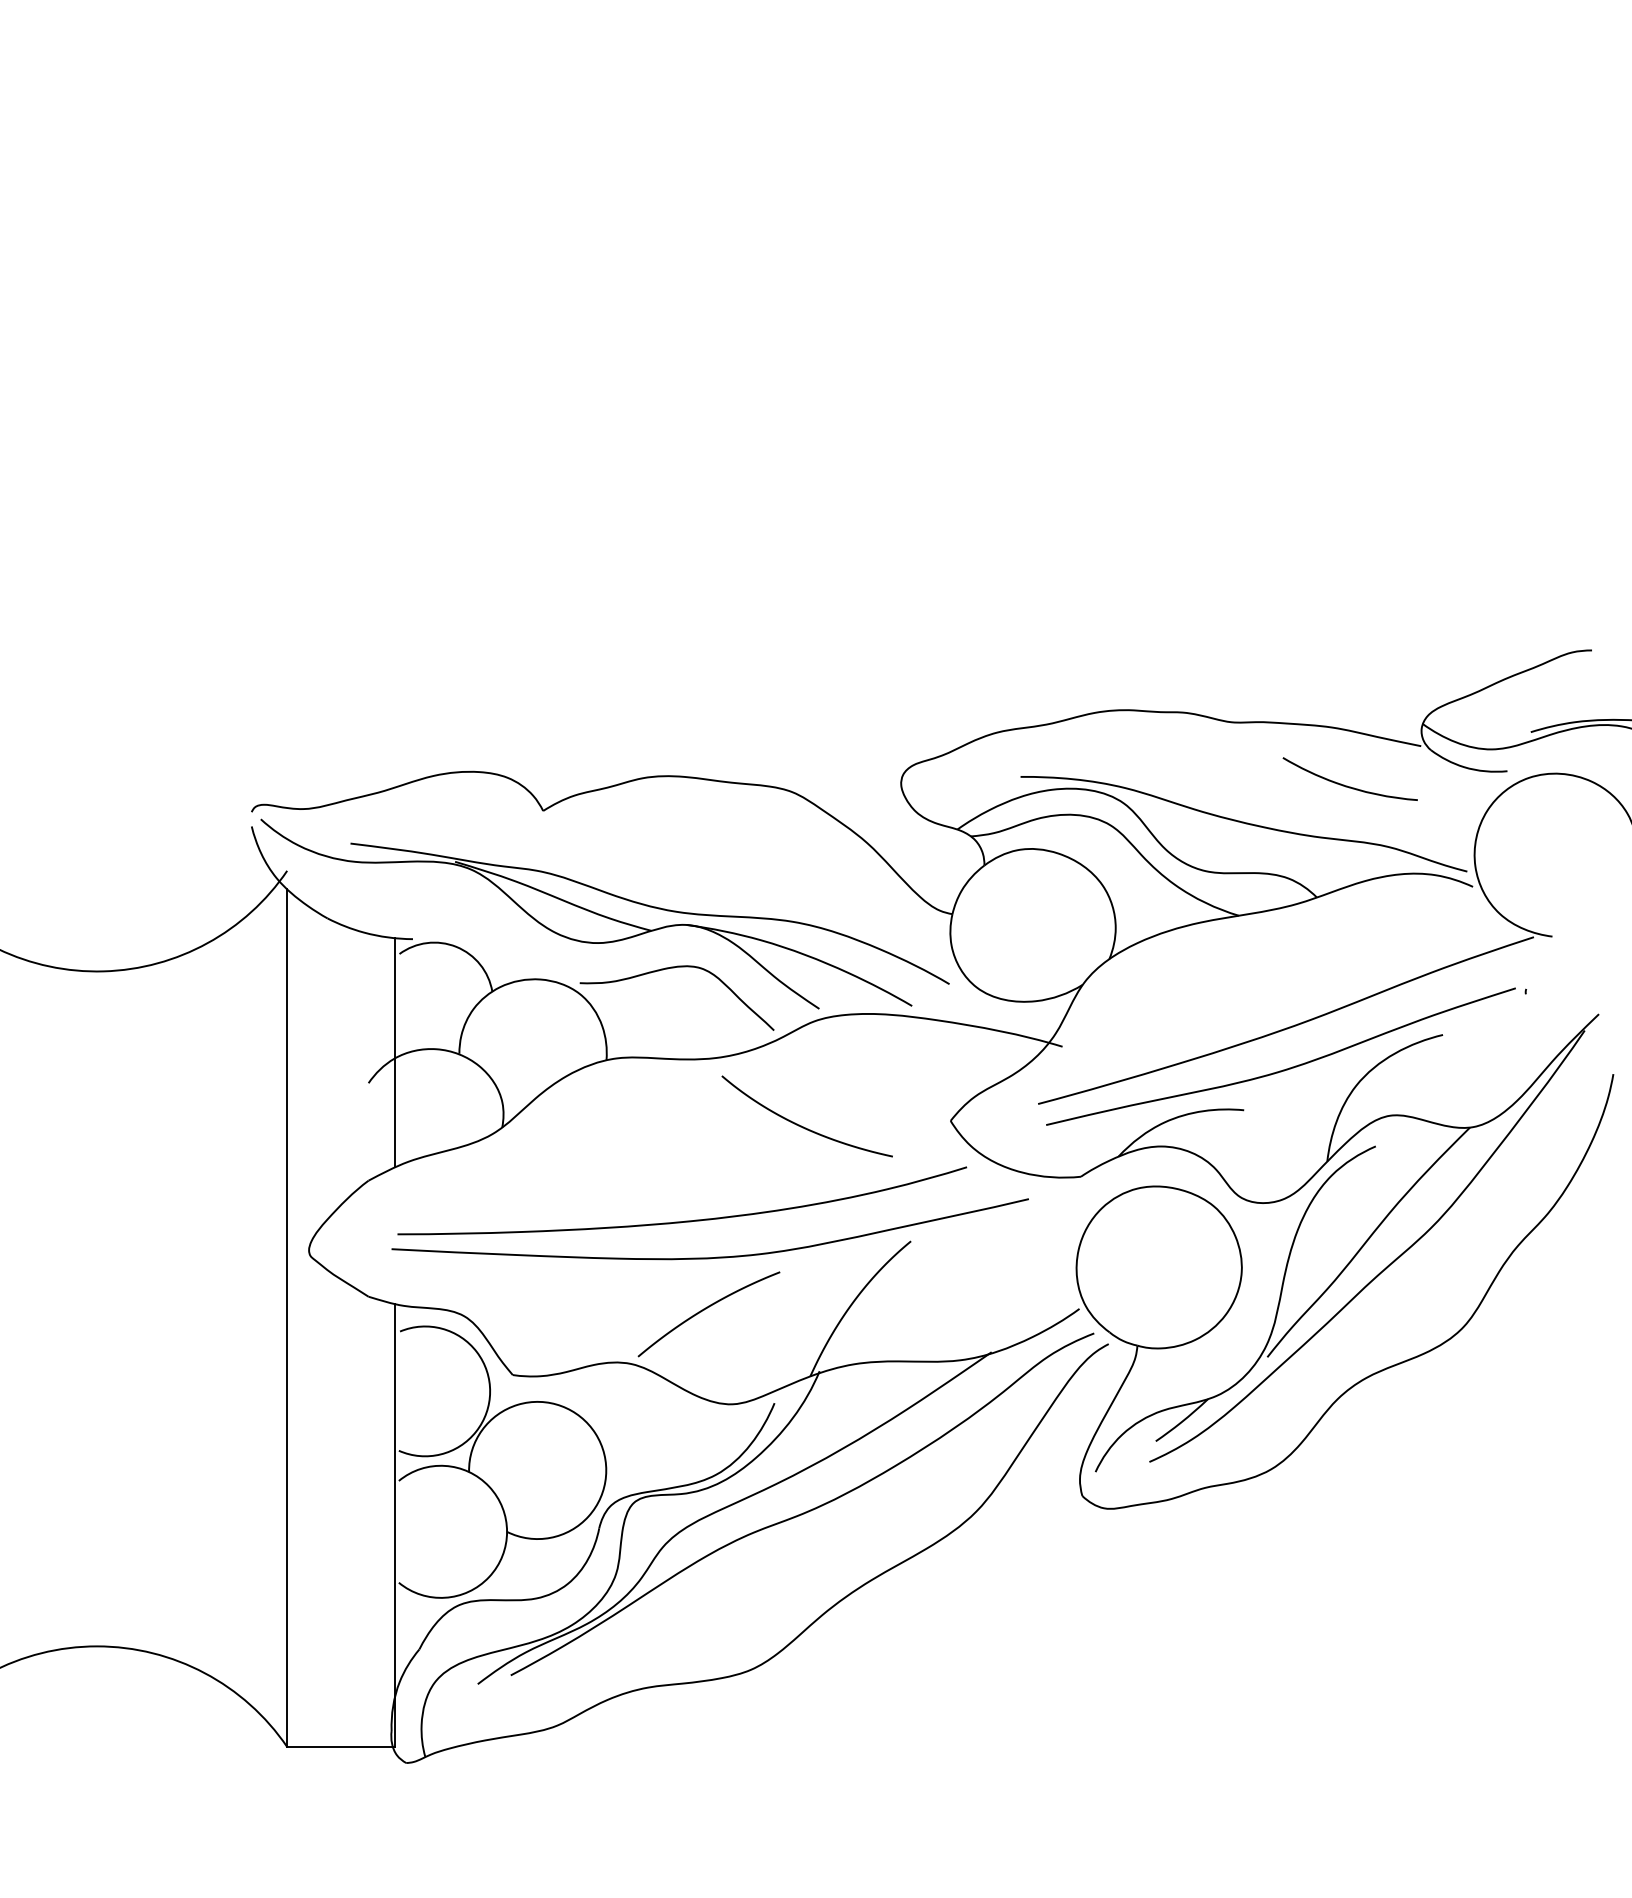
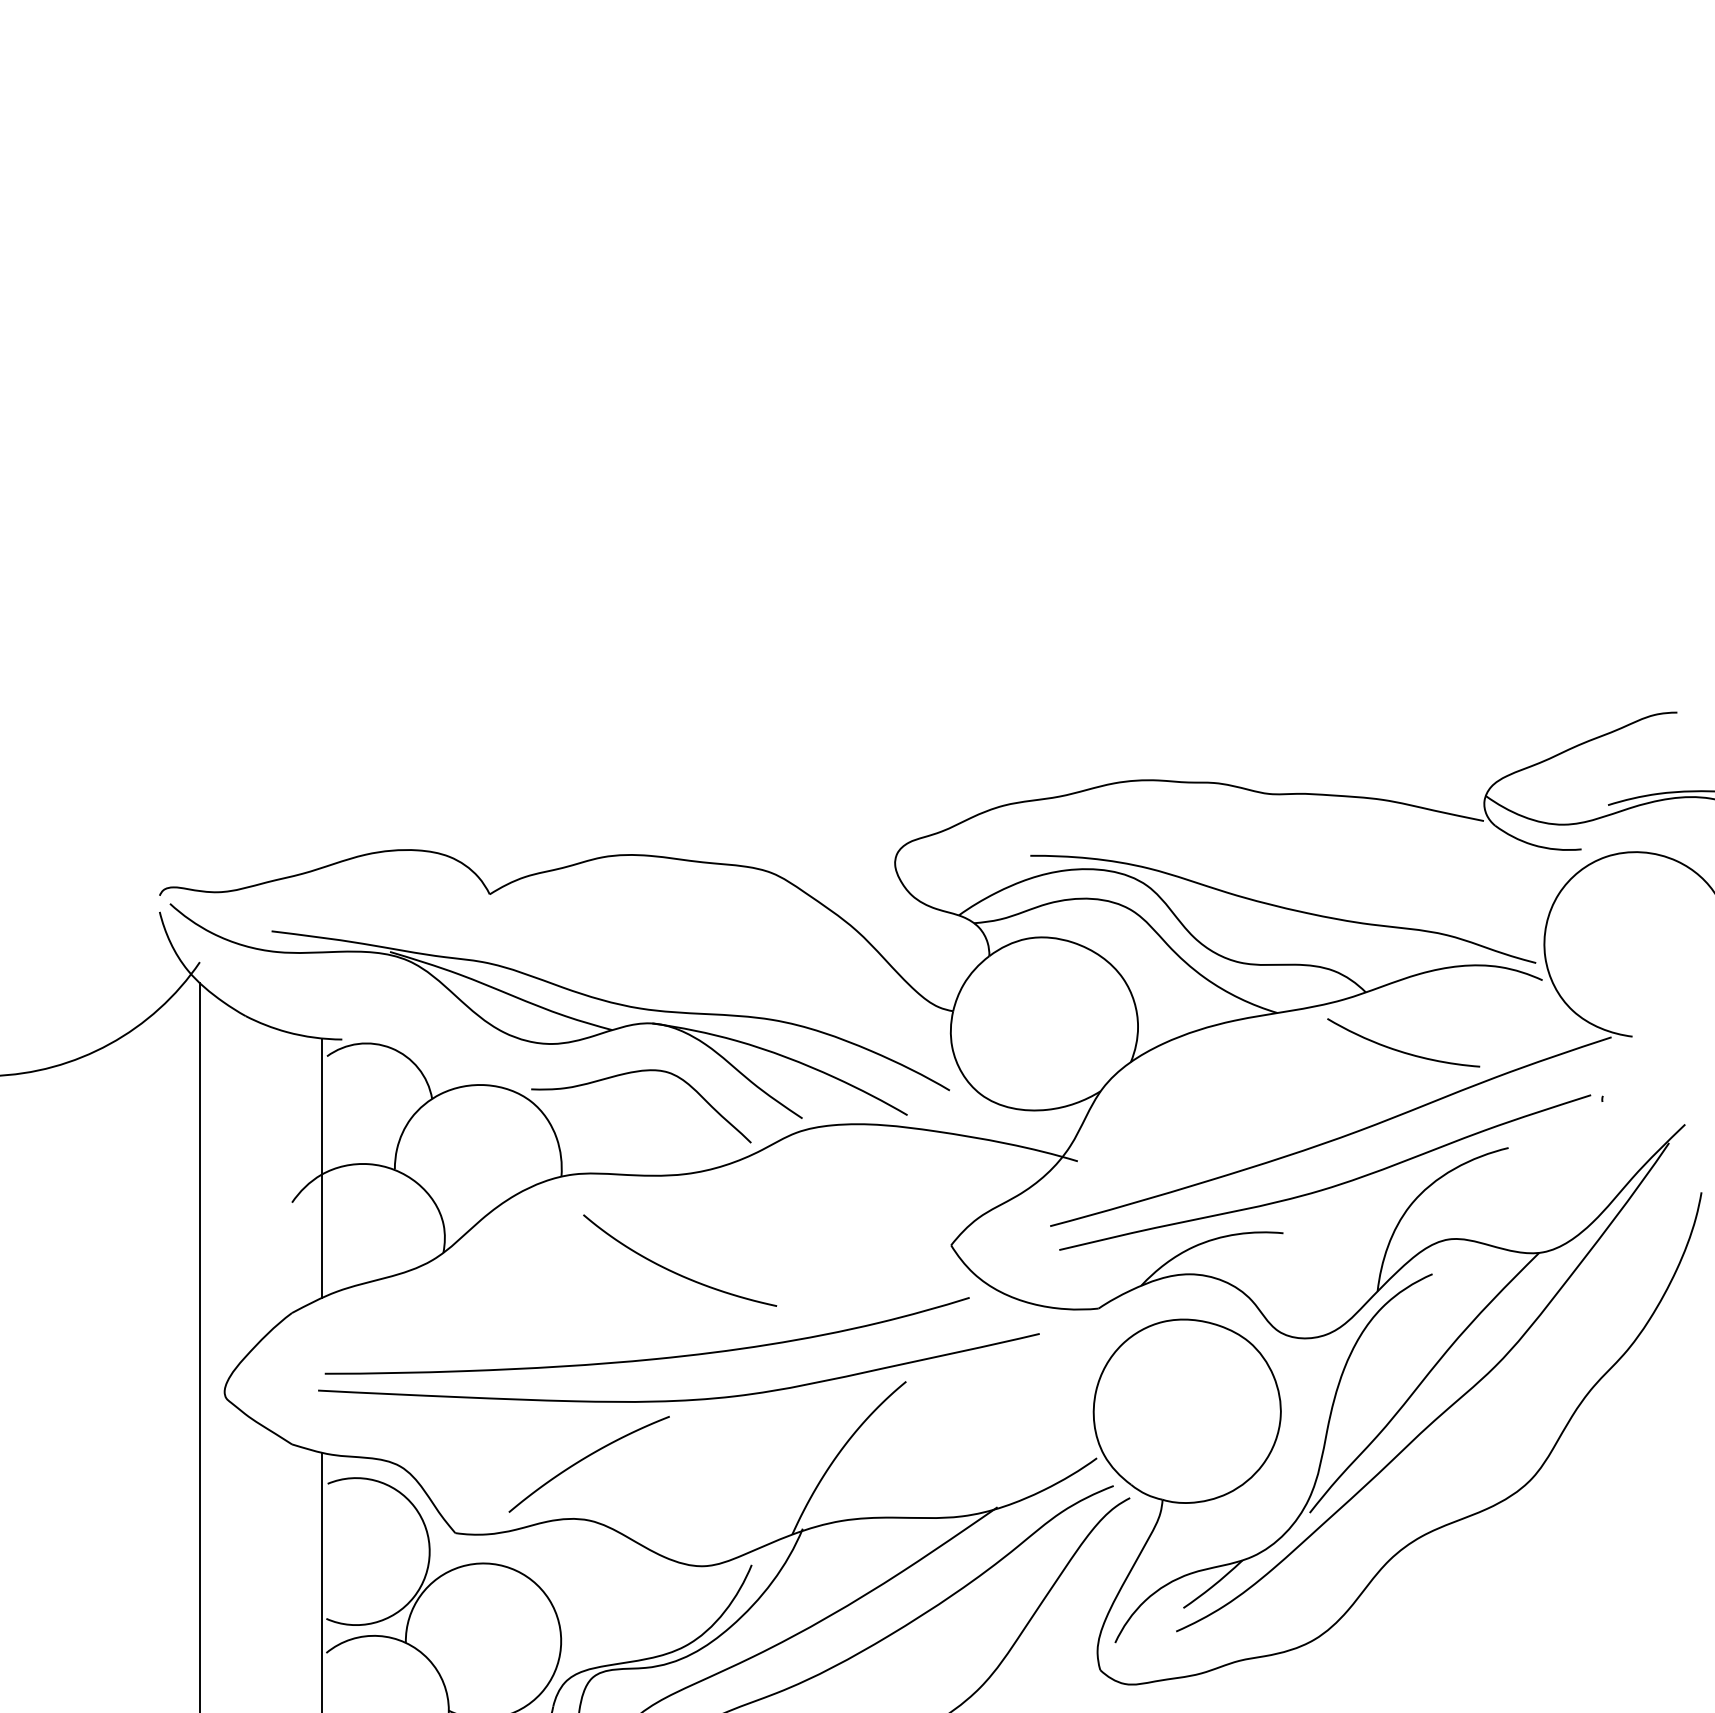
curve: (1347, 785) -> (1400, 1050), moved
curve: (801, 1125) -> (673, 1270), moved
curve: (706, 1309) -> (586, 1458), moved

